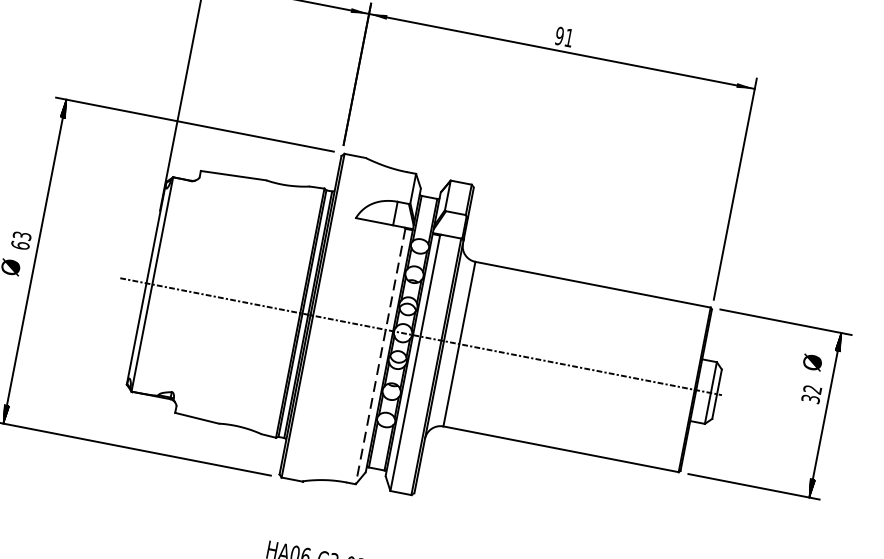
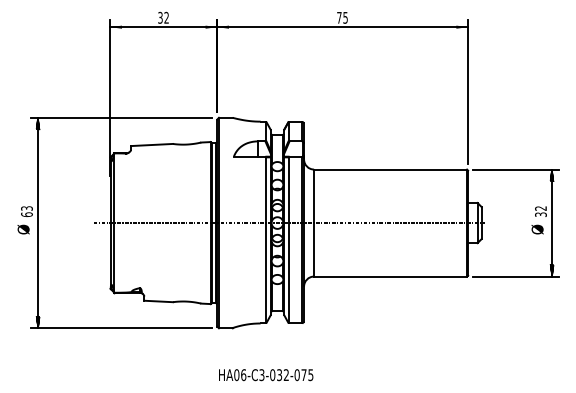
text: (564, 36) -> (342, 17), 91 -> 75
line: (381, 356) -> (266, 240), dashed -> solid
text: (812, 362) -> (537, 229), moved

